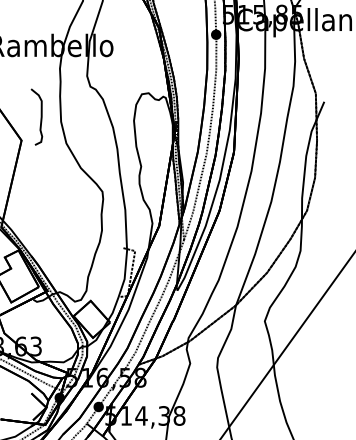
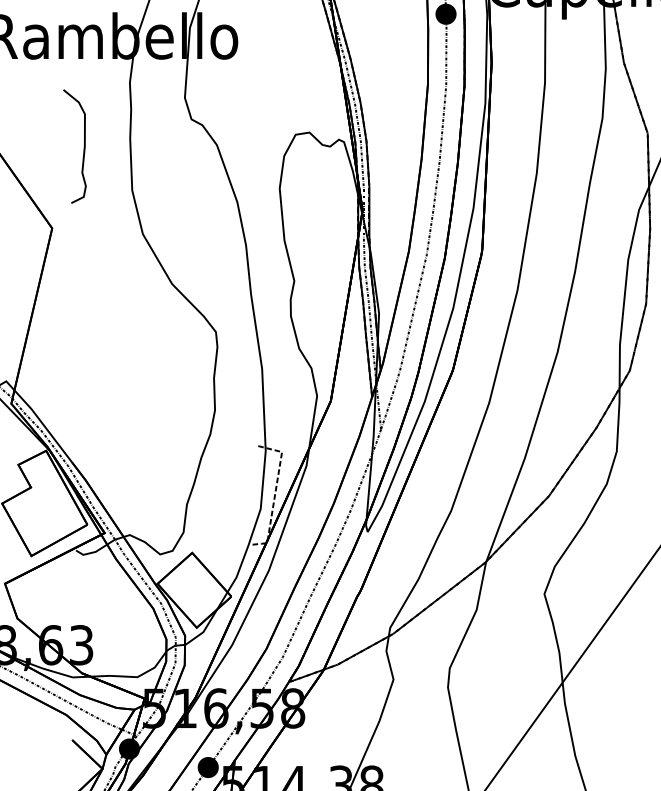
curve: (40, 116) -> (82, 145), moved

